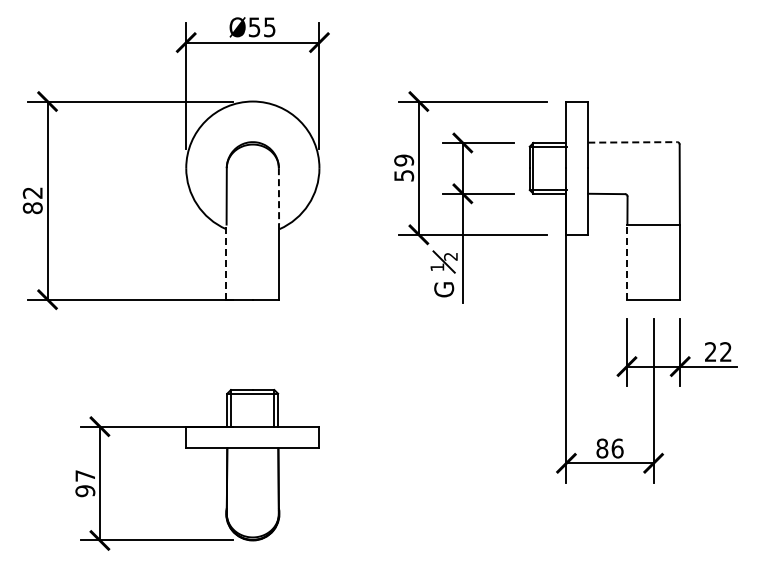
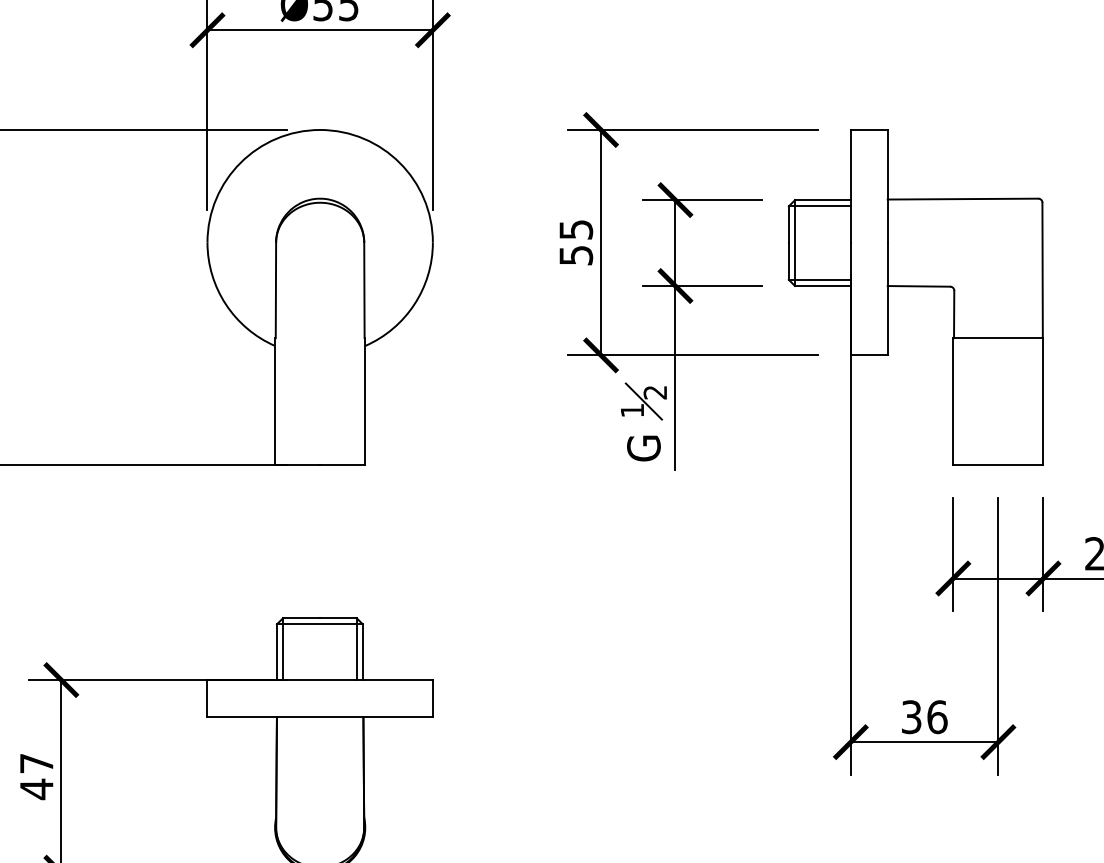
line: (632, 142) -> (962, 199), dashed -> solid
text: (403, 160) -> (575, 229), 59 -> 55
line: (278, 196) -> (363, 290), dashed -> solid
line: (226, 262) -> (275, 402), dashed -> solid
line: (626, 262) -> (952, 402), dashed -> solid
text: (602, 448) -> (911, 717), 86 -> 36
text: (85, 490) -> (36, 788), 97 -> 47

